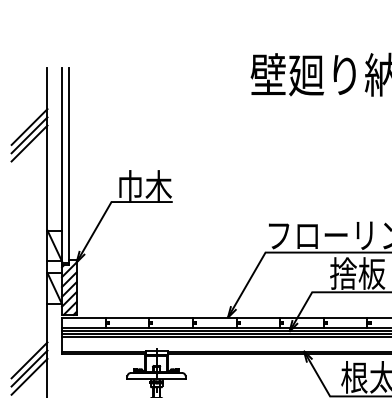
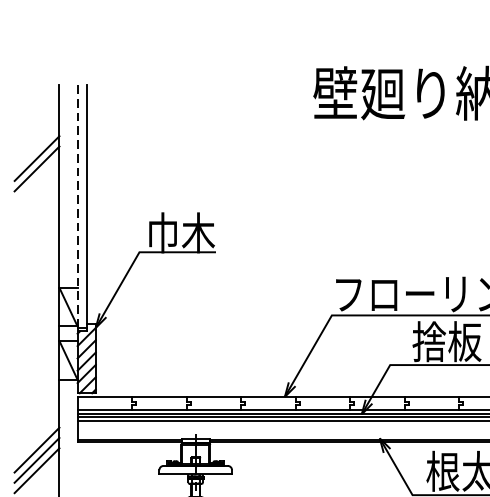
line: (29, 143) -> (36, 179), removed
line: (62, 165) -> (78, 206), solid -> dashed

